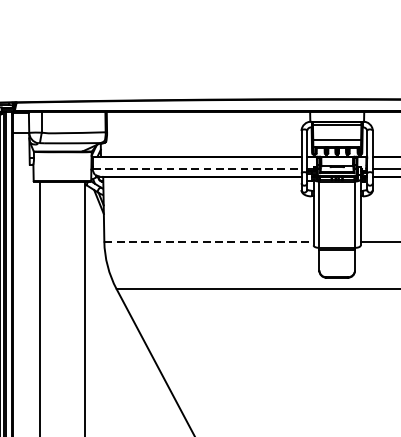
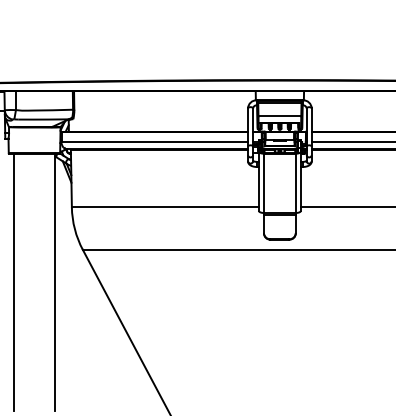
line: (197, 168) -> (155, 142), dashed -> solid
line: (209, 241) -> (165, 207), dashed -> solid

